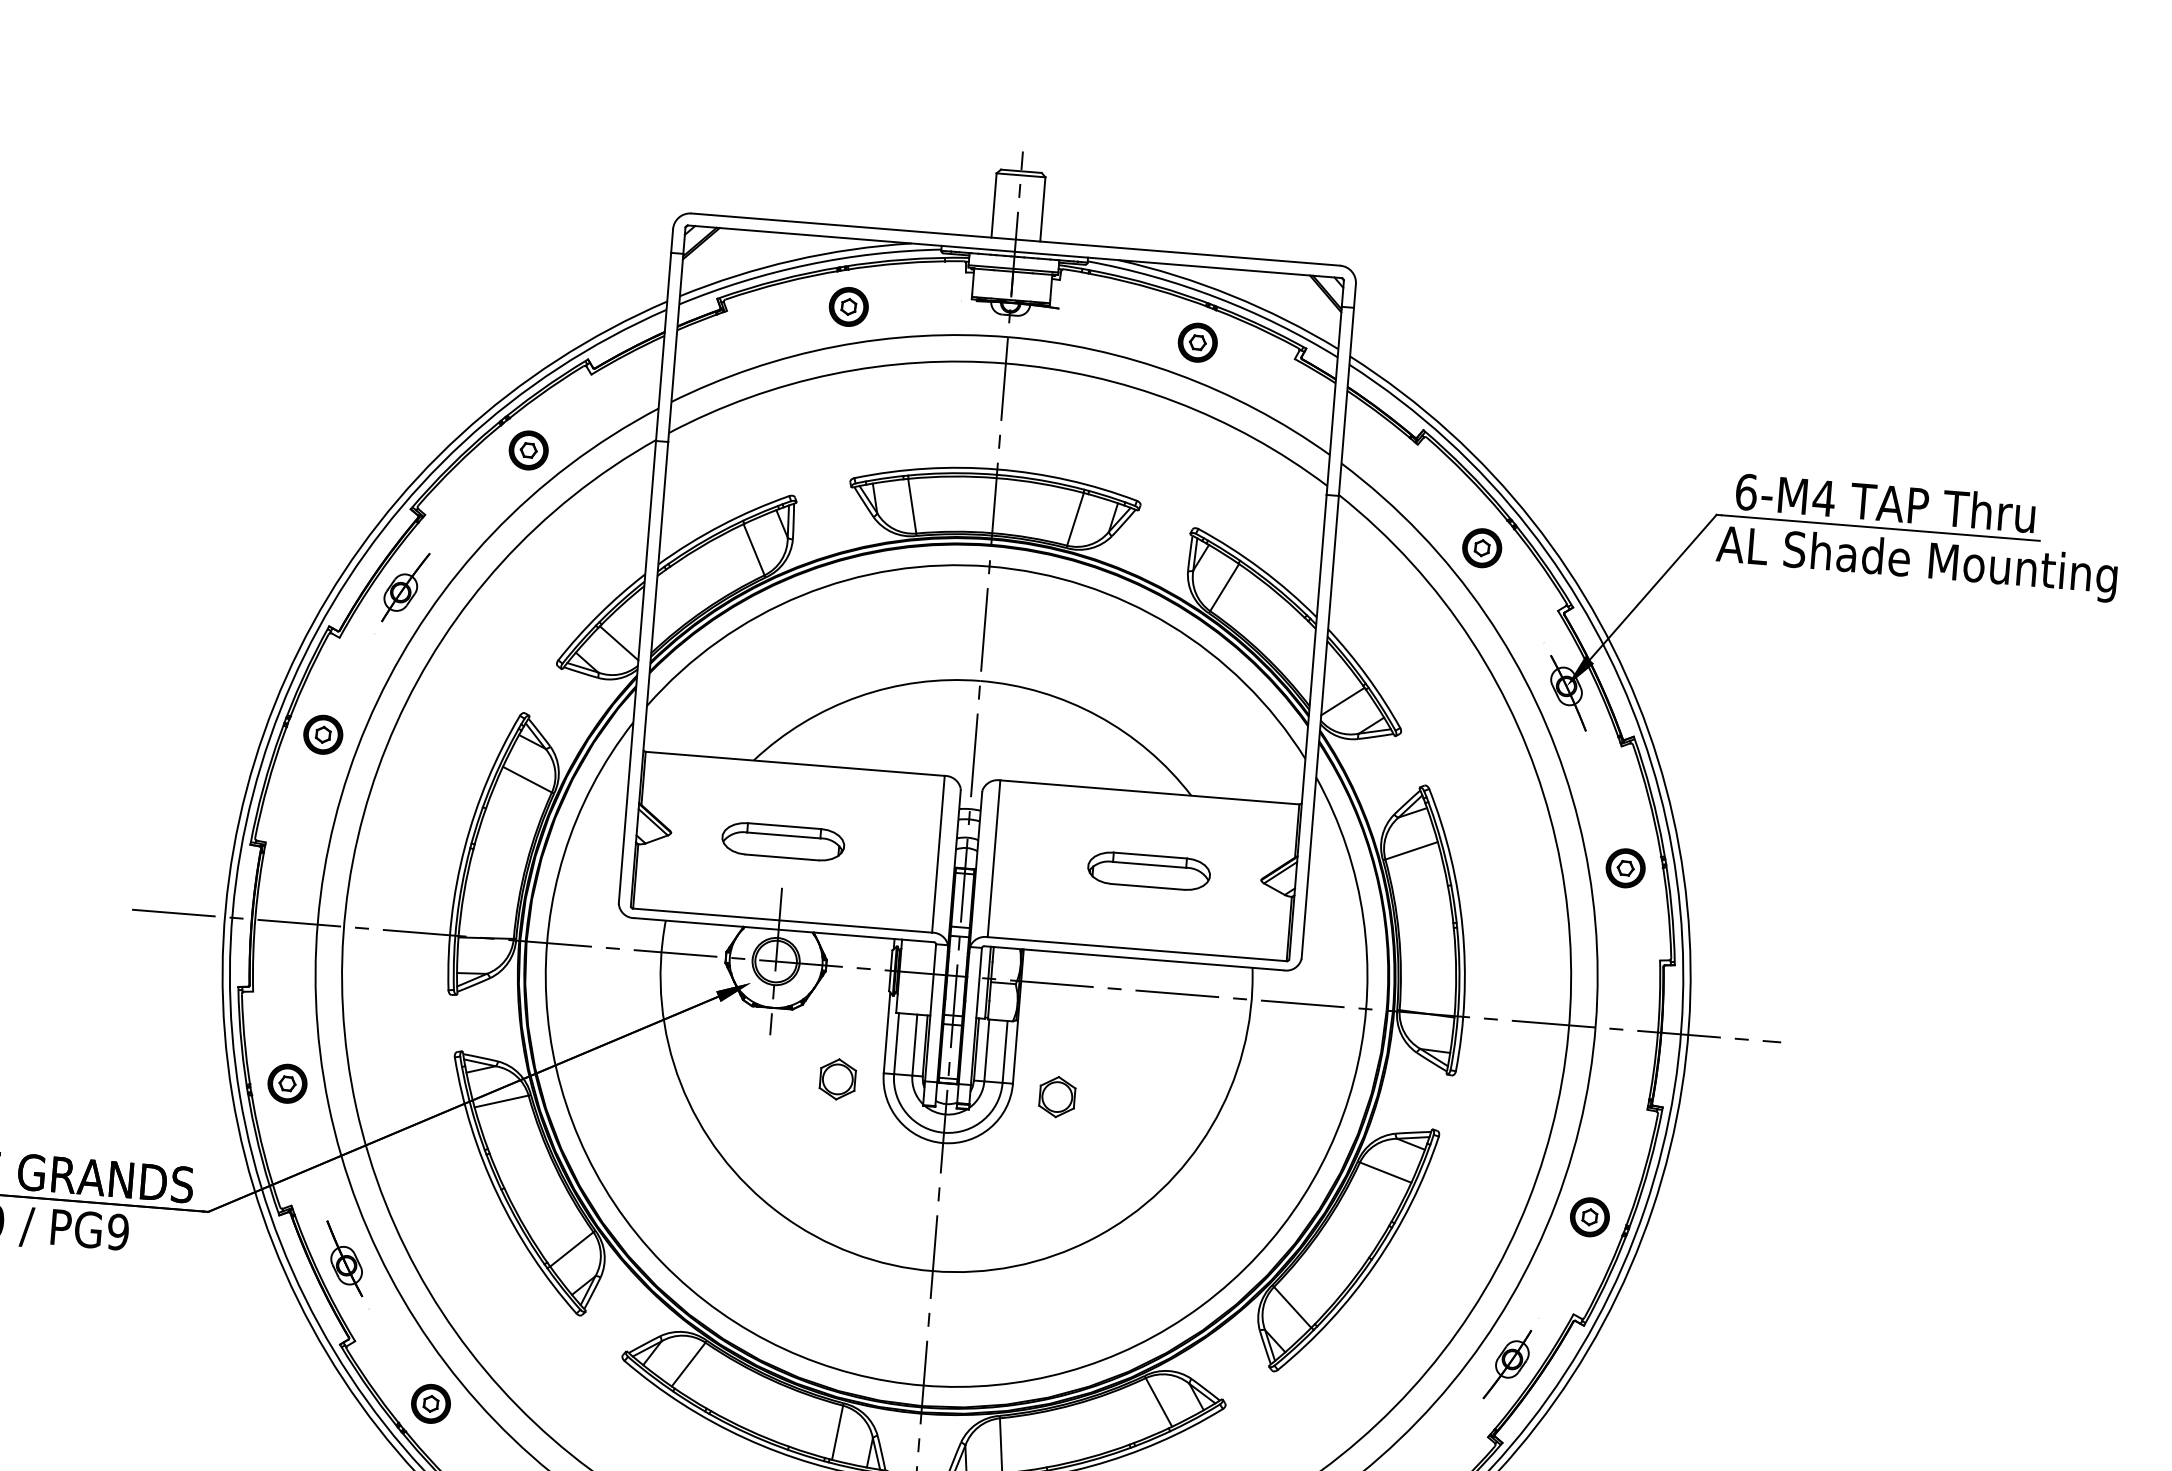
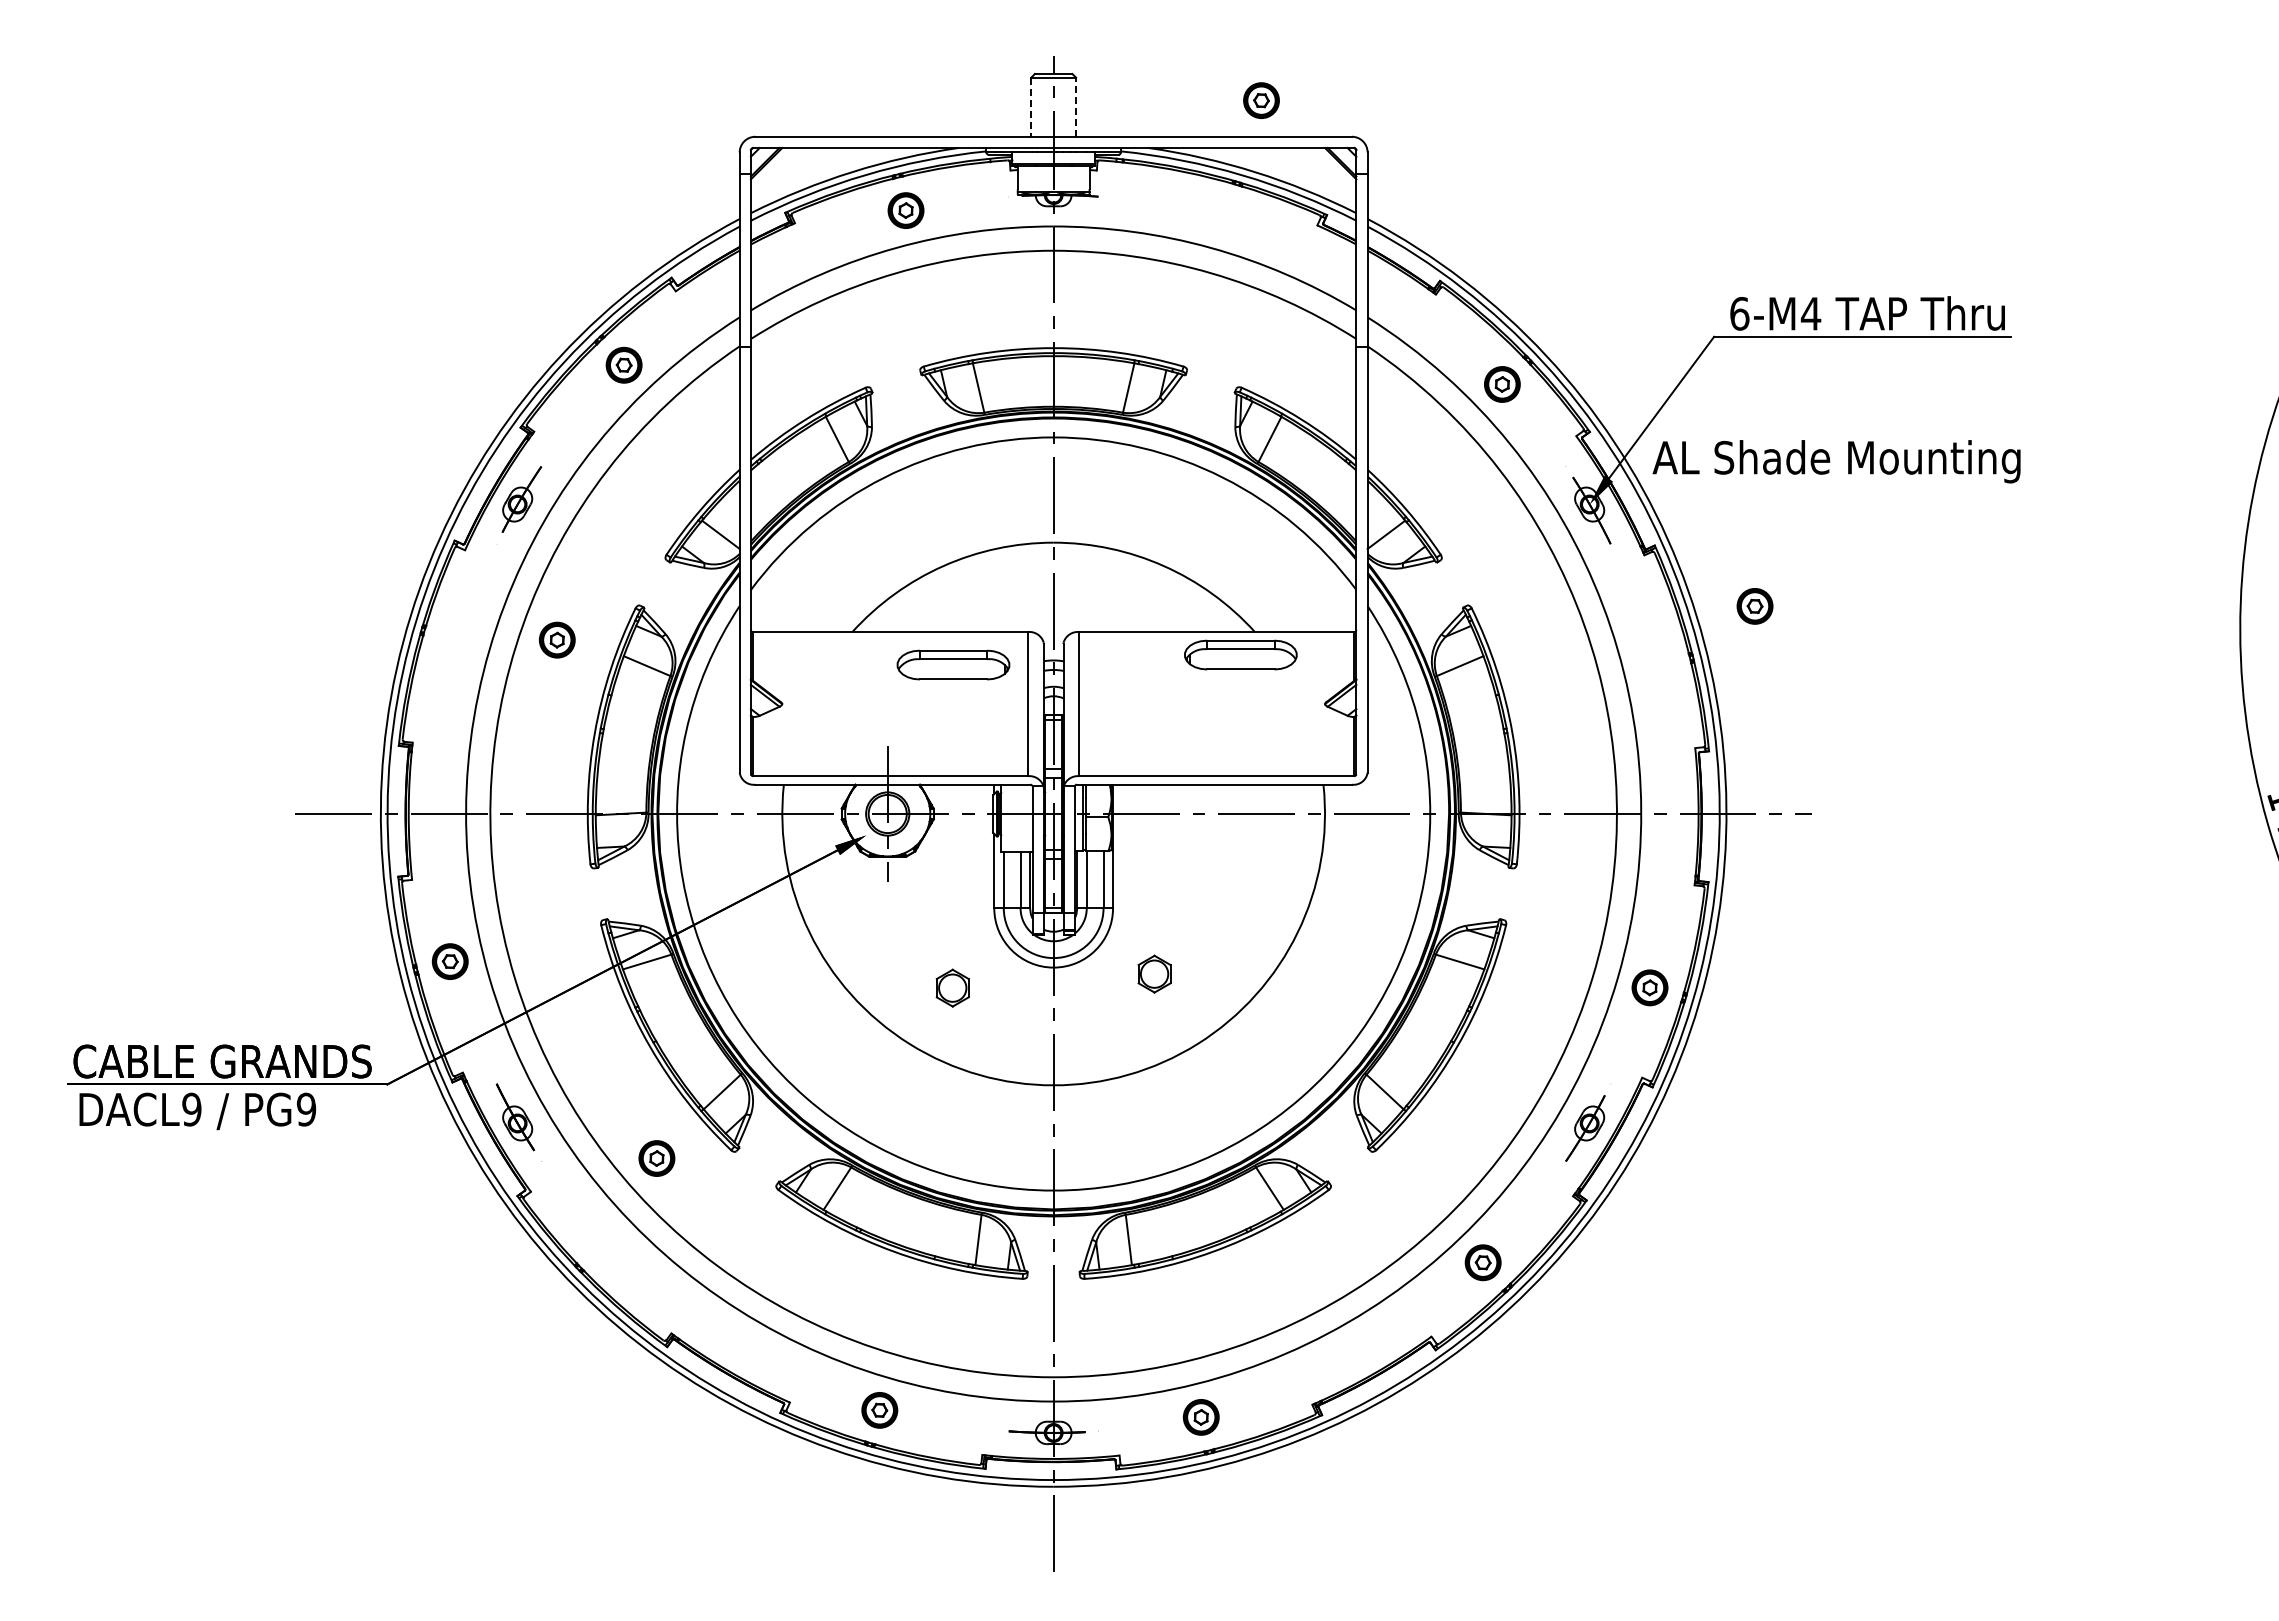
line: (994, 205) -> (1031, 107), solid -> dashed
line: (1043, 209) -> (1076, 107), solid -> dashed
part: (1197, 342) -> (1261, 100), moved
text: (1916, 563) -> (1836, 461), moved
part: (322, 734) -> (556, 639), moved
part: (783, 841) -> (953, 664), moved
part: (1625, 868) -> (1754, 606), moved
part: (1148, 870) -> (1240, 654), moved
part: (837, 1078) -> (952, 987), moved
part: (1057, 1096) -> (1154, 973), moved
part: (430, 1403) -> (656, 1158), moved

